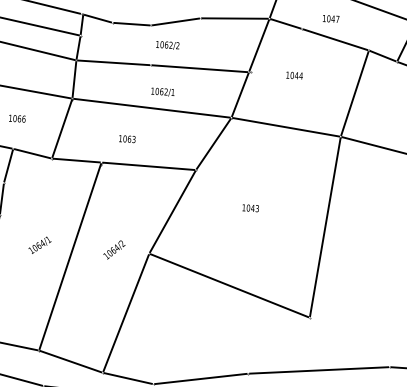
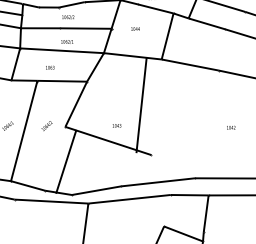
text: (249, 207) -> (116, 125), moved
line: (325, 227) -> (141, 105), moved
line: (126, 312) -> (66, 161), moved

